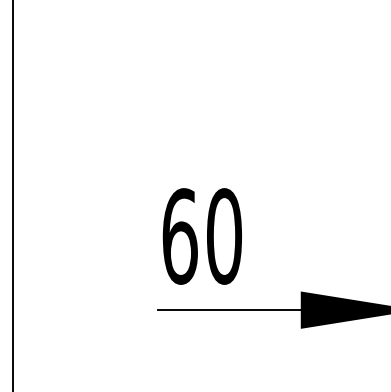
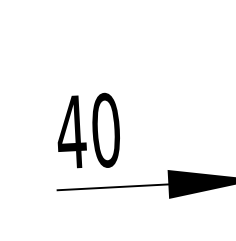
text: (179, 236) -> (71, 132), 60 -> 40

